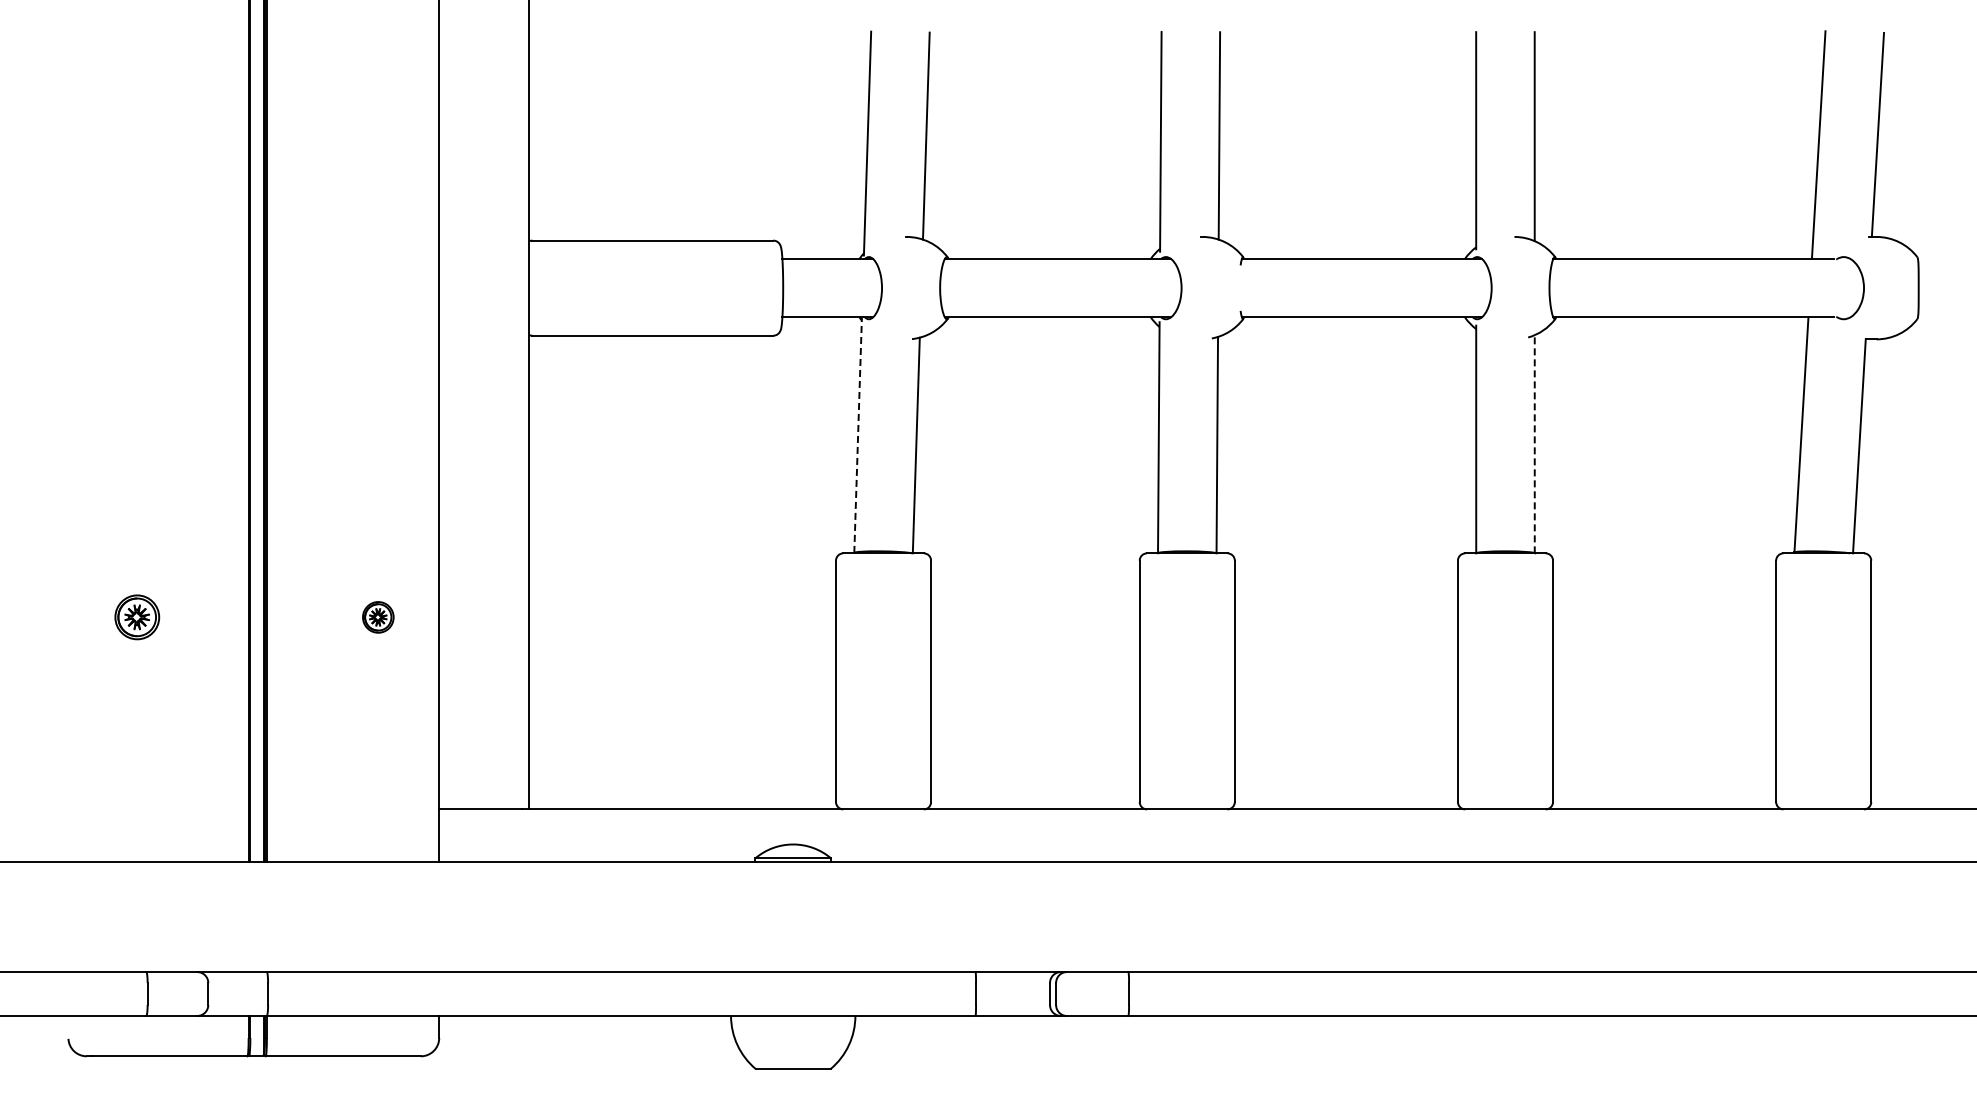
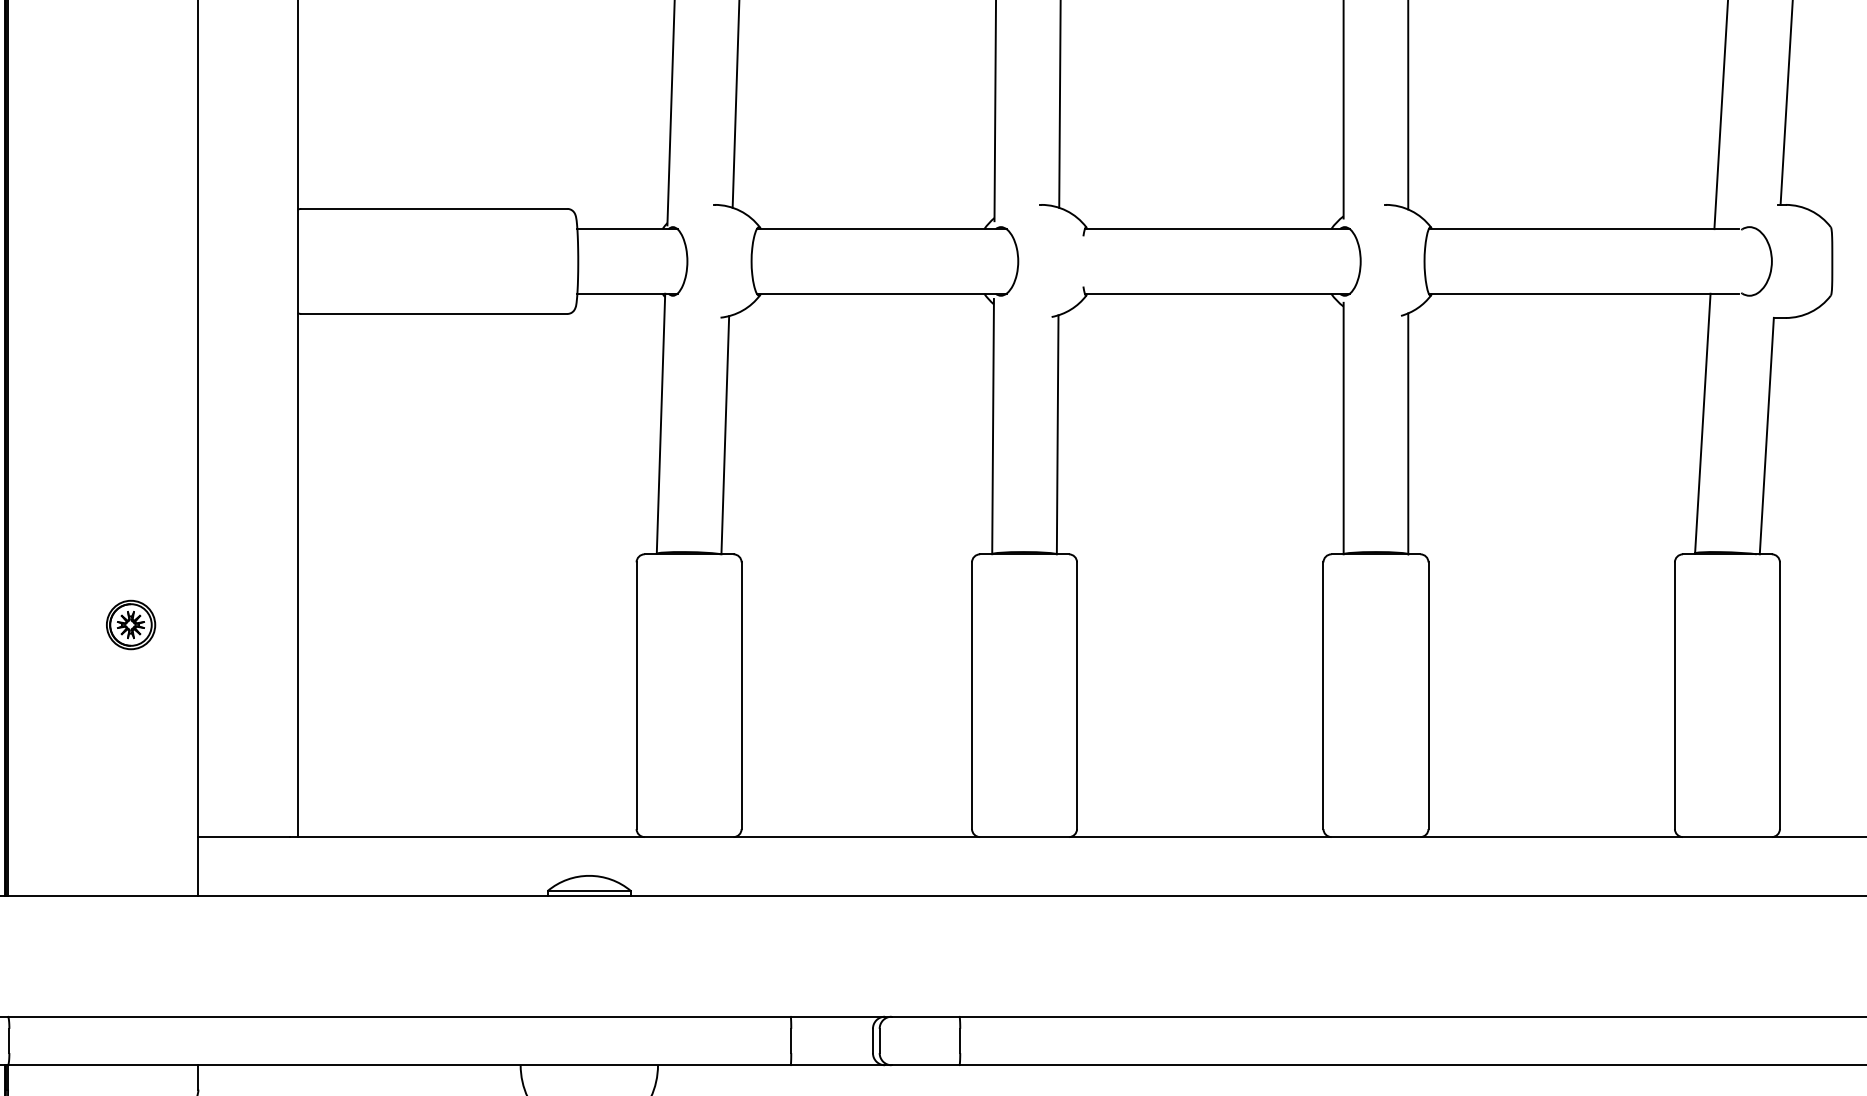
line: (858, 435) -> (661, 424), dashed -> solid
line: (1534, 443) -> (1408, 432), dashed -> solid
part: (378, 617) -> (131, 625), size x1.43

